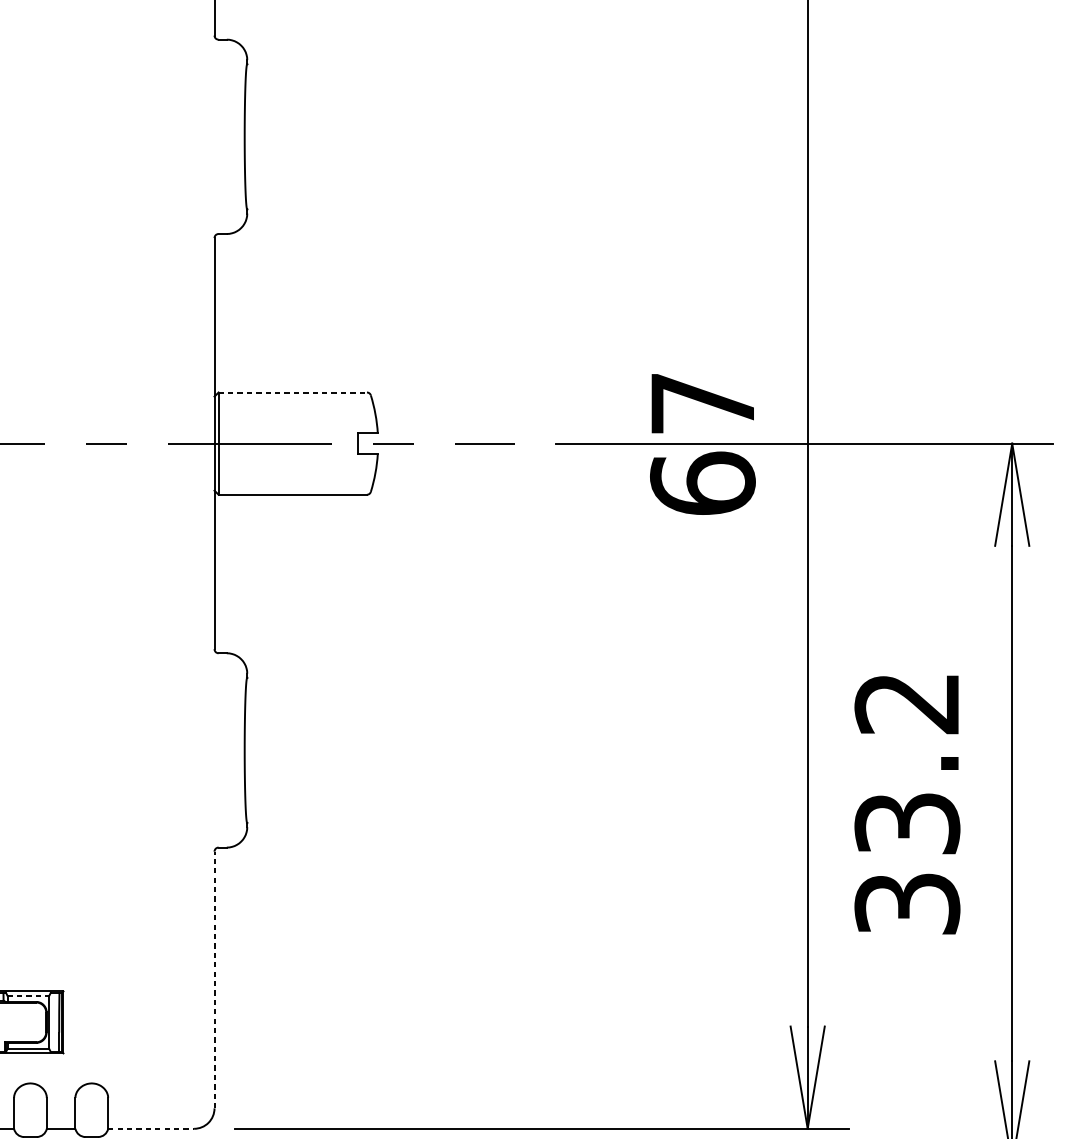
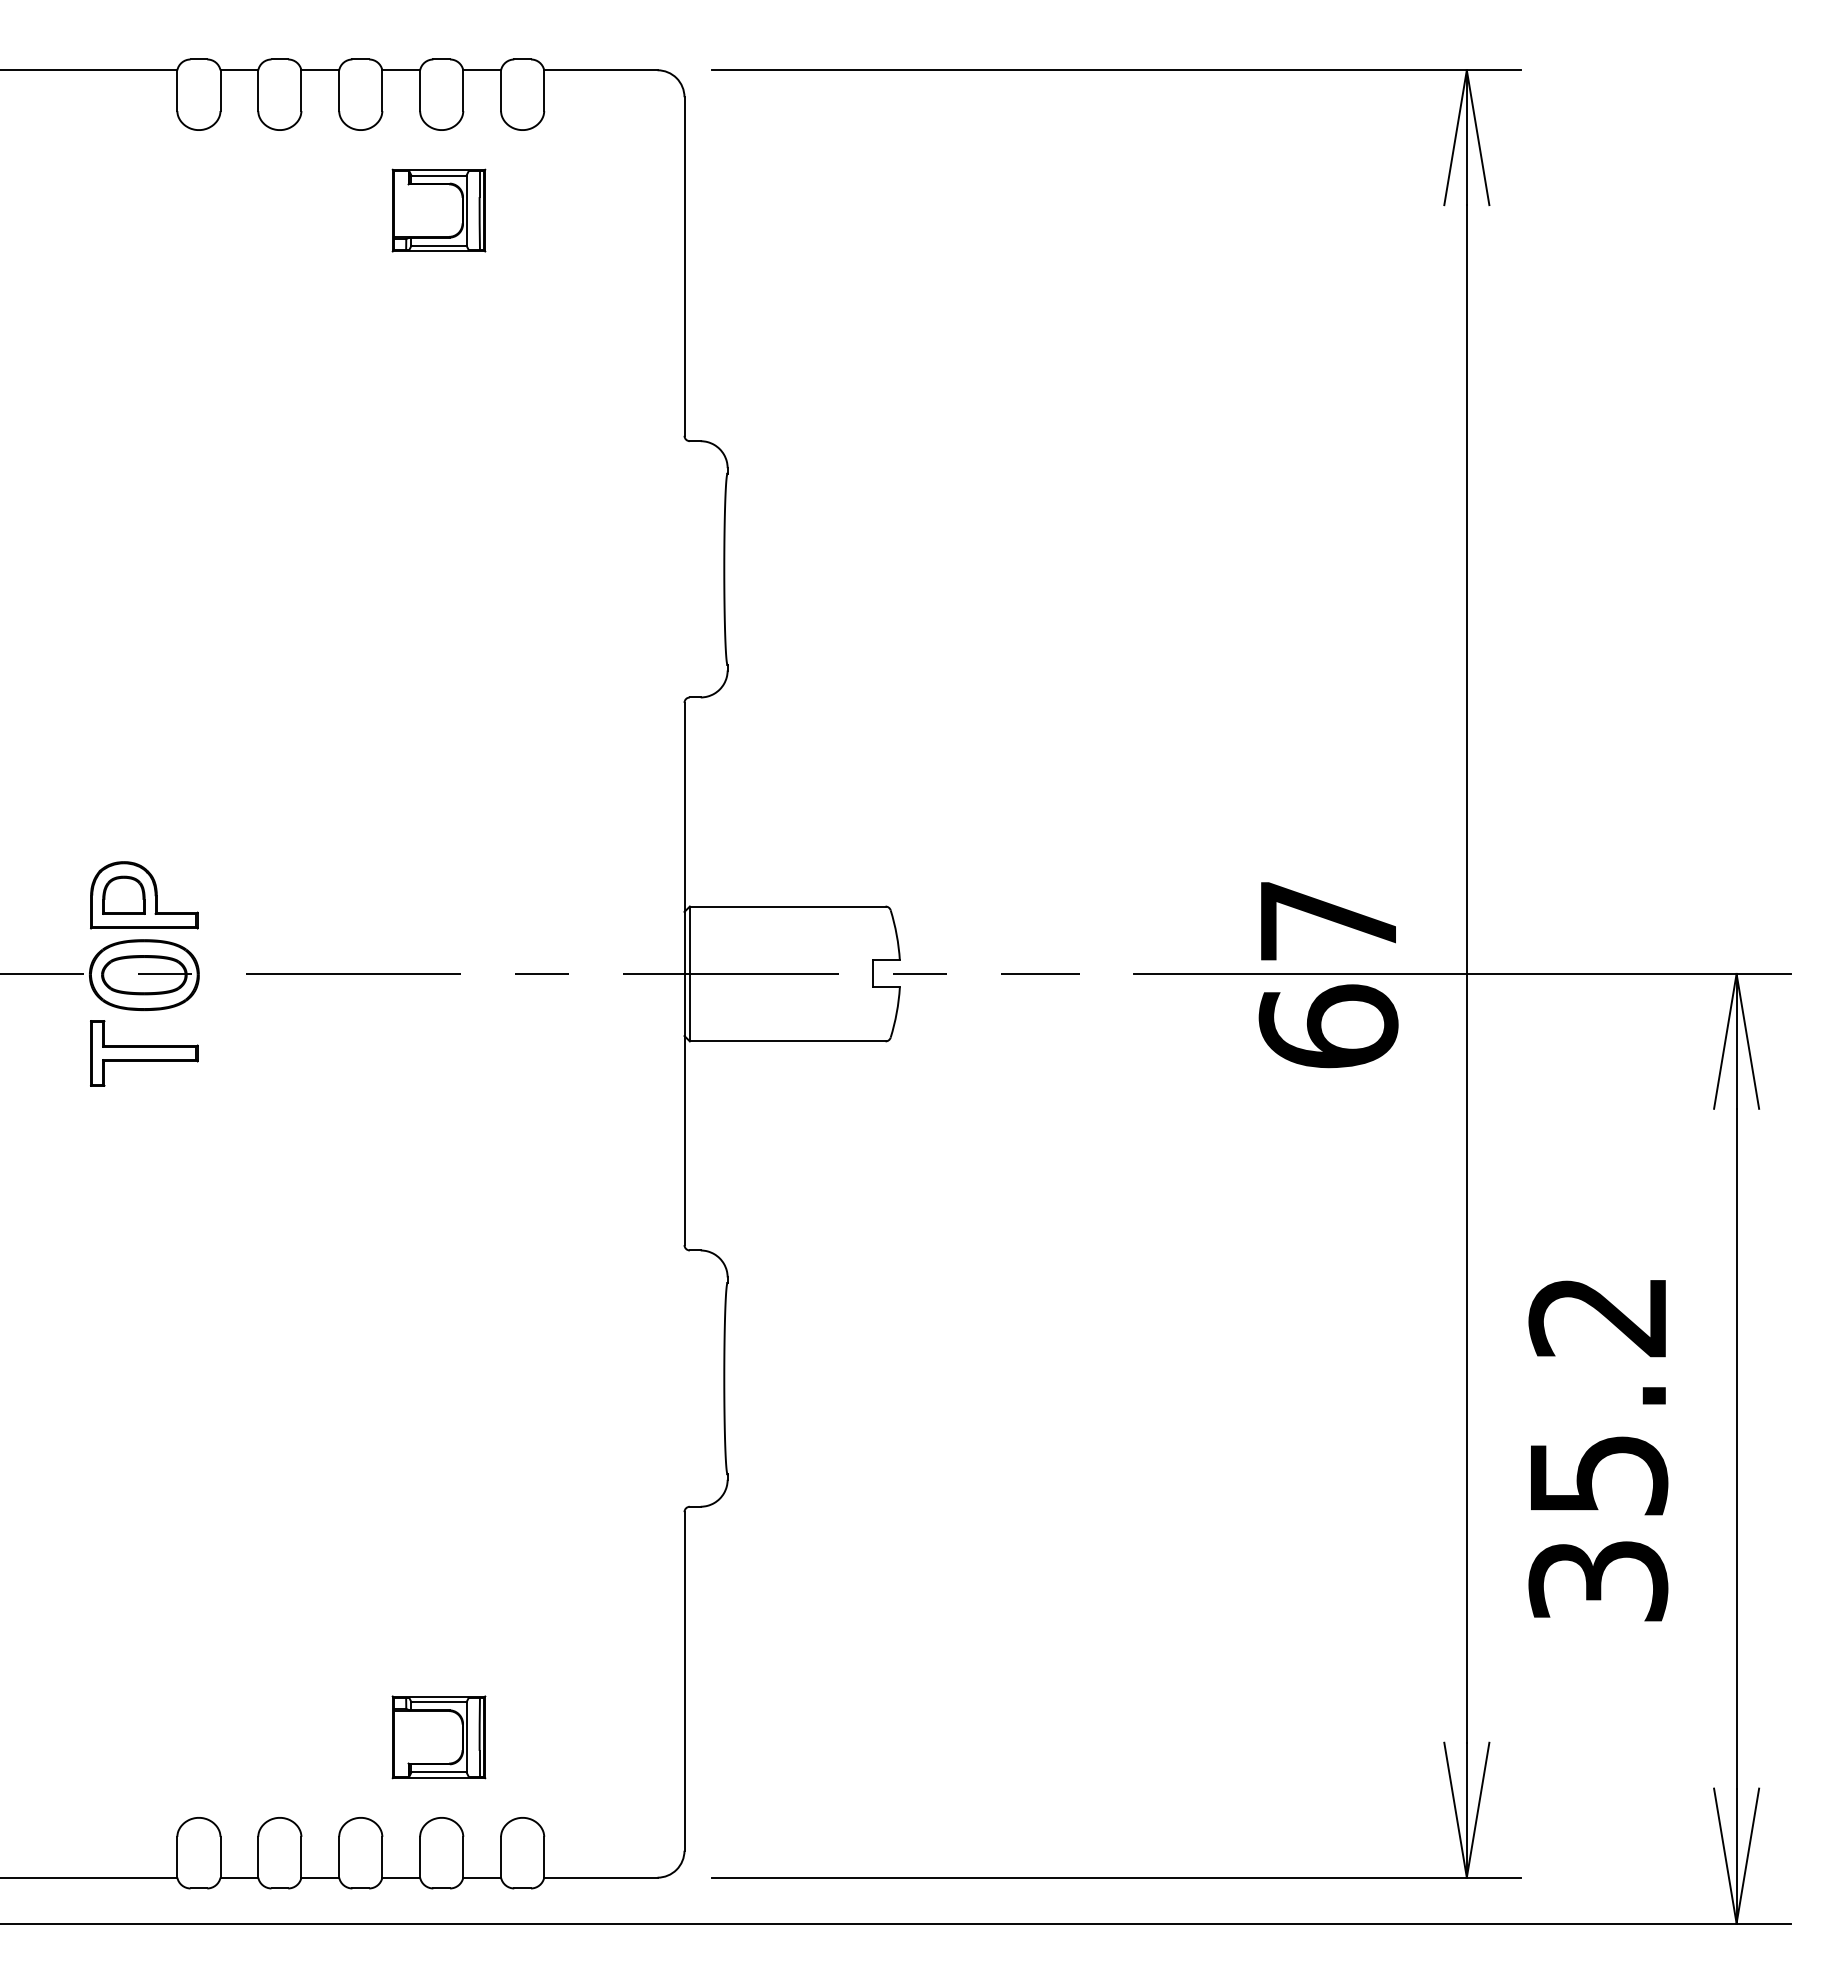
line: (292, 392) -> (787, 906), dashed -> solid
text: (907, 823) -> (1598, 1475), 33.2 -> 35.2
line: (214, 979) -> (684, 1680), dashed -> solid
line: (28, 996) -> (439, 1702), dashed -> solid
line: (150, 1128) -> (600, 1877), dashed -> solid

